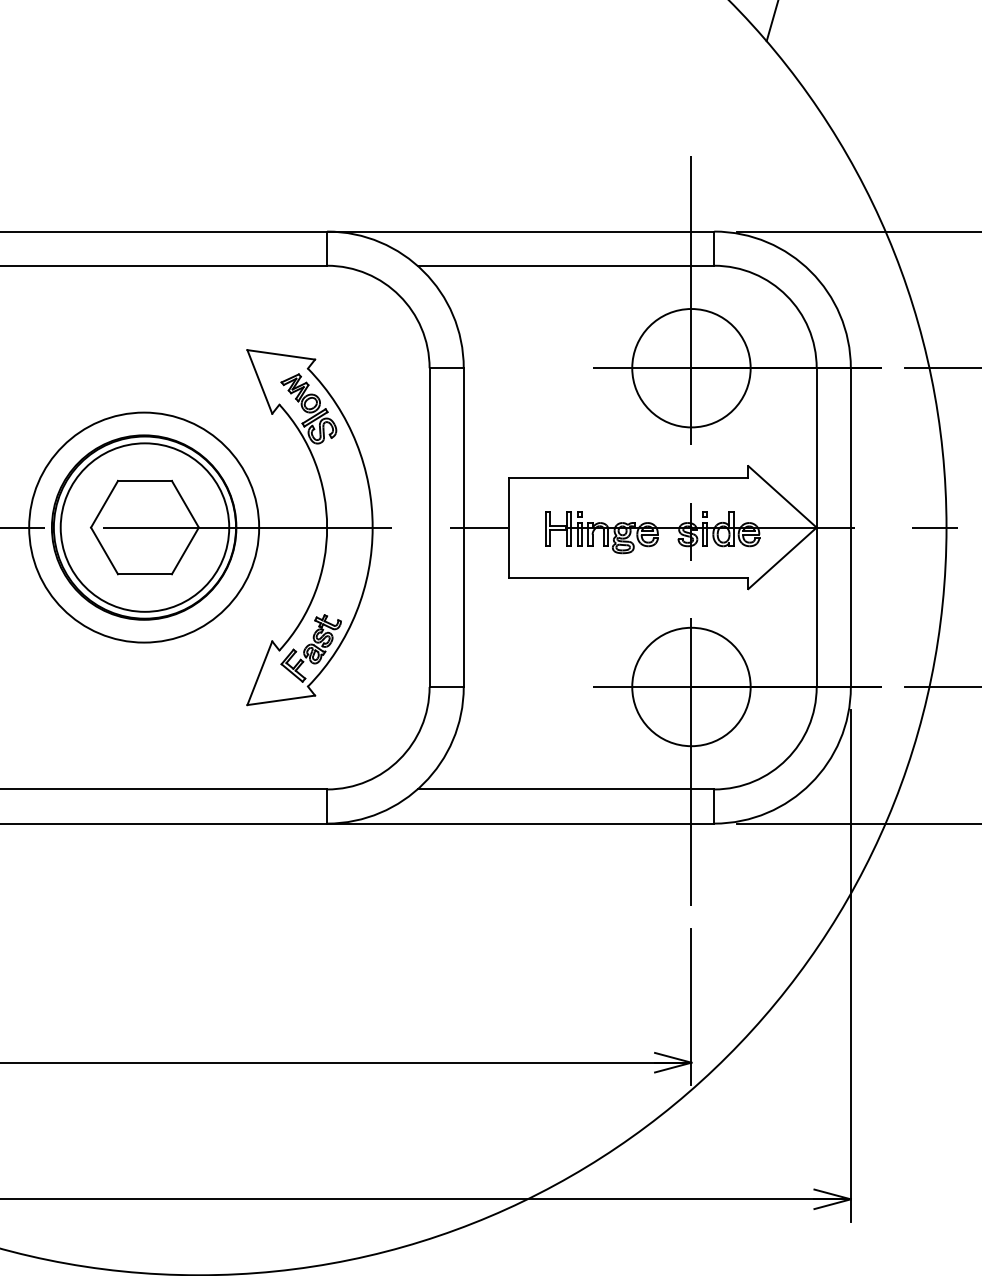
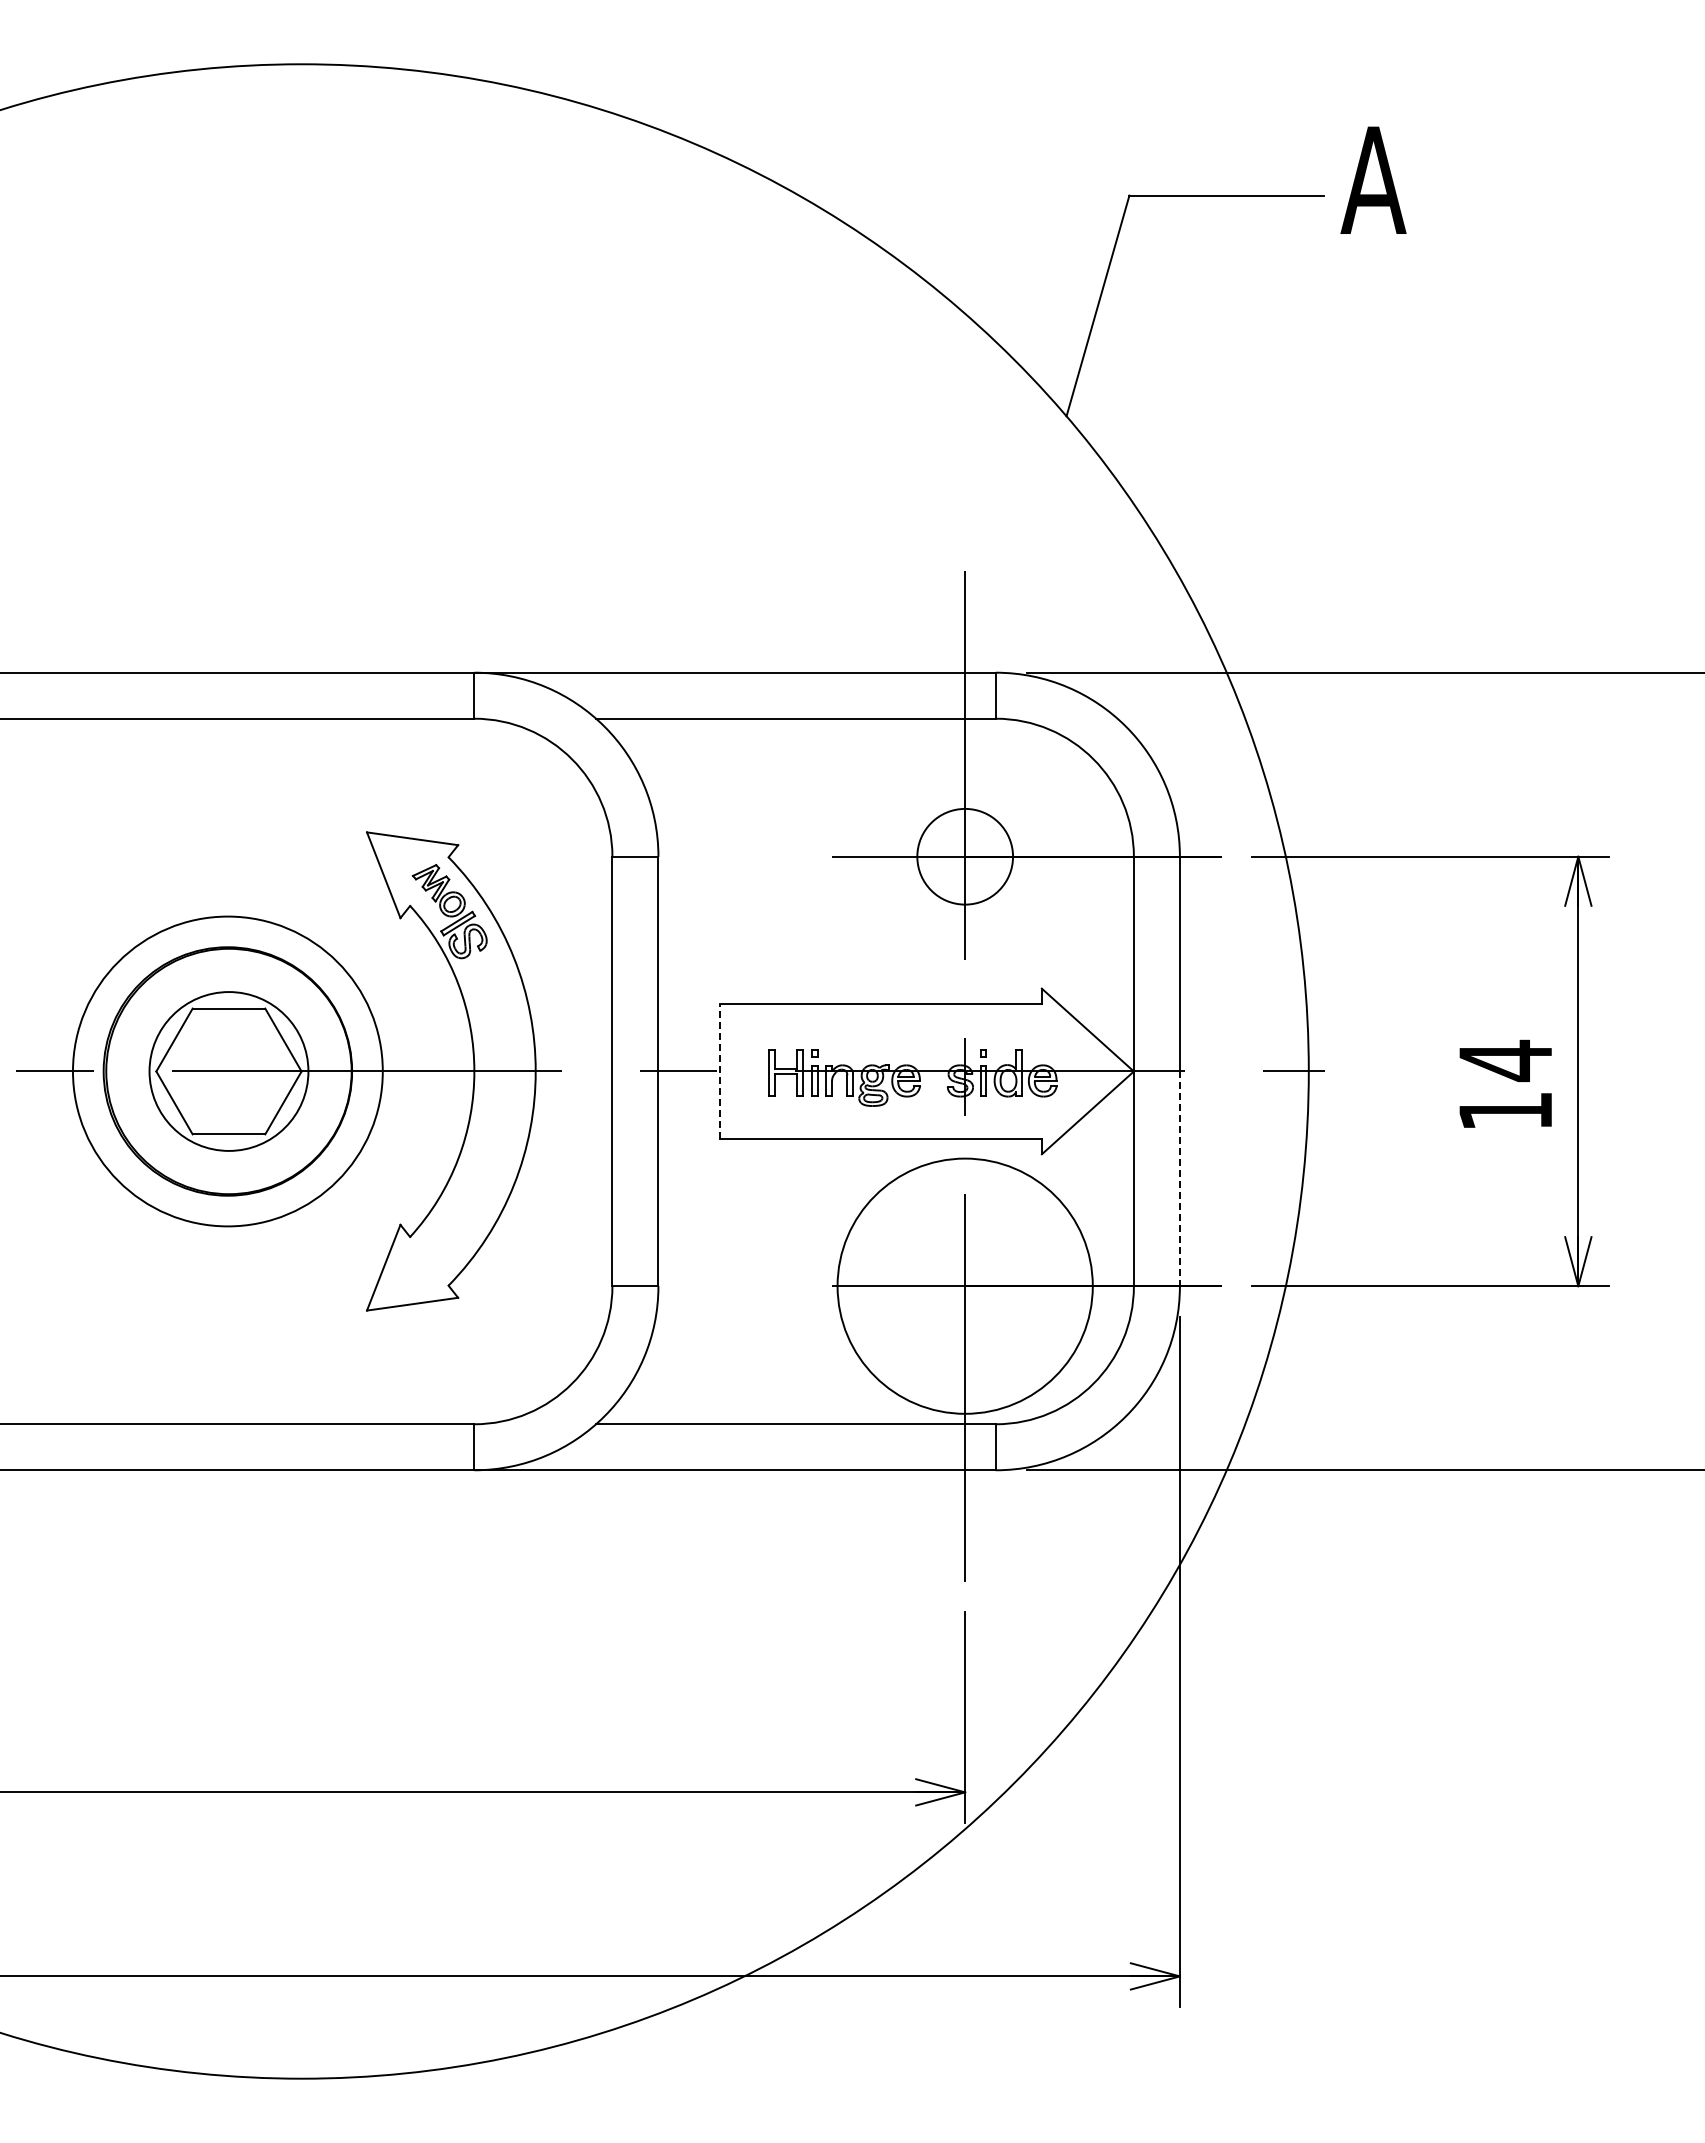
circle: (690, 368) -> (964, 856), size x0.6
line: (509, 526) -> (719, 1070), solid -> dashed
circle: (144, 527) -> (228, 1071), size x0.7
line: (850, 607) -> (1179, 1179), solid -> dashed
part: (310, 648) -> (452, 1234), removed
circle: (690, 686) -> (964, 1285), size x1.6

